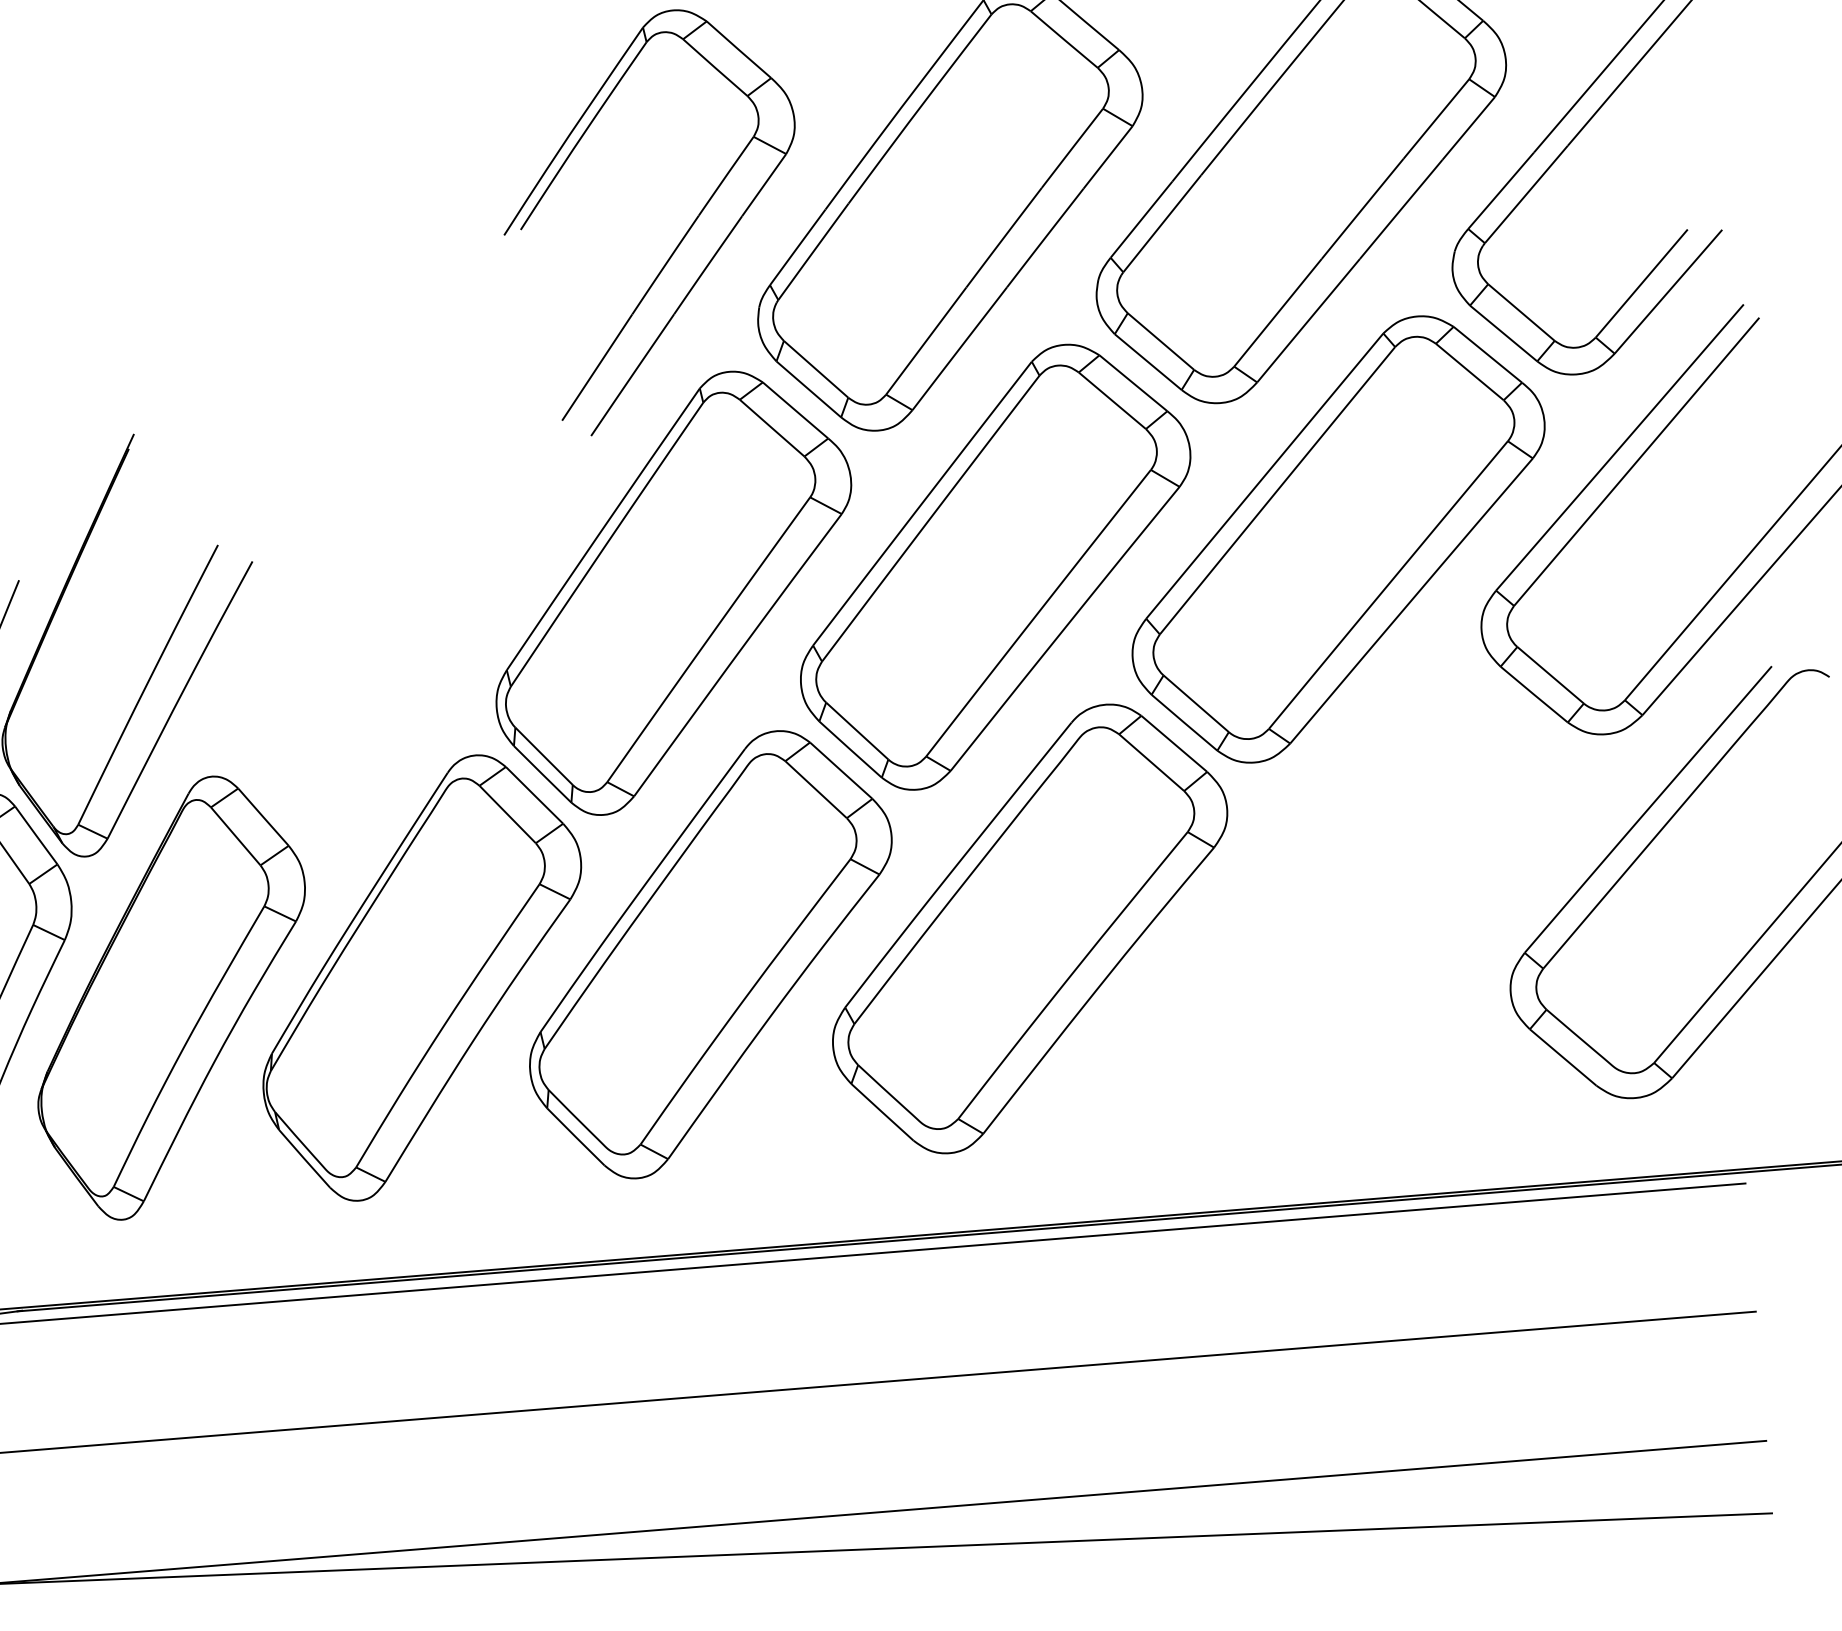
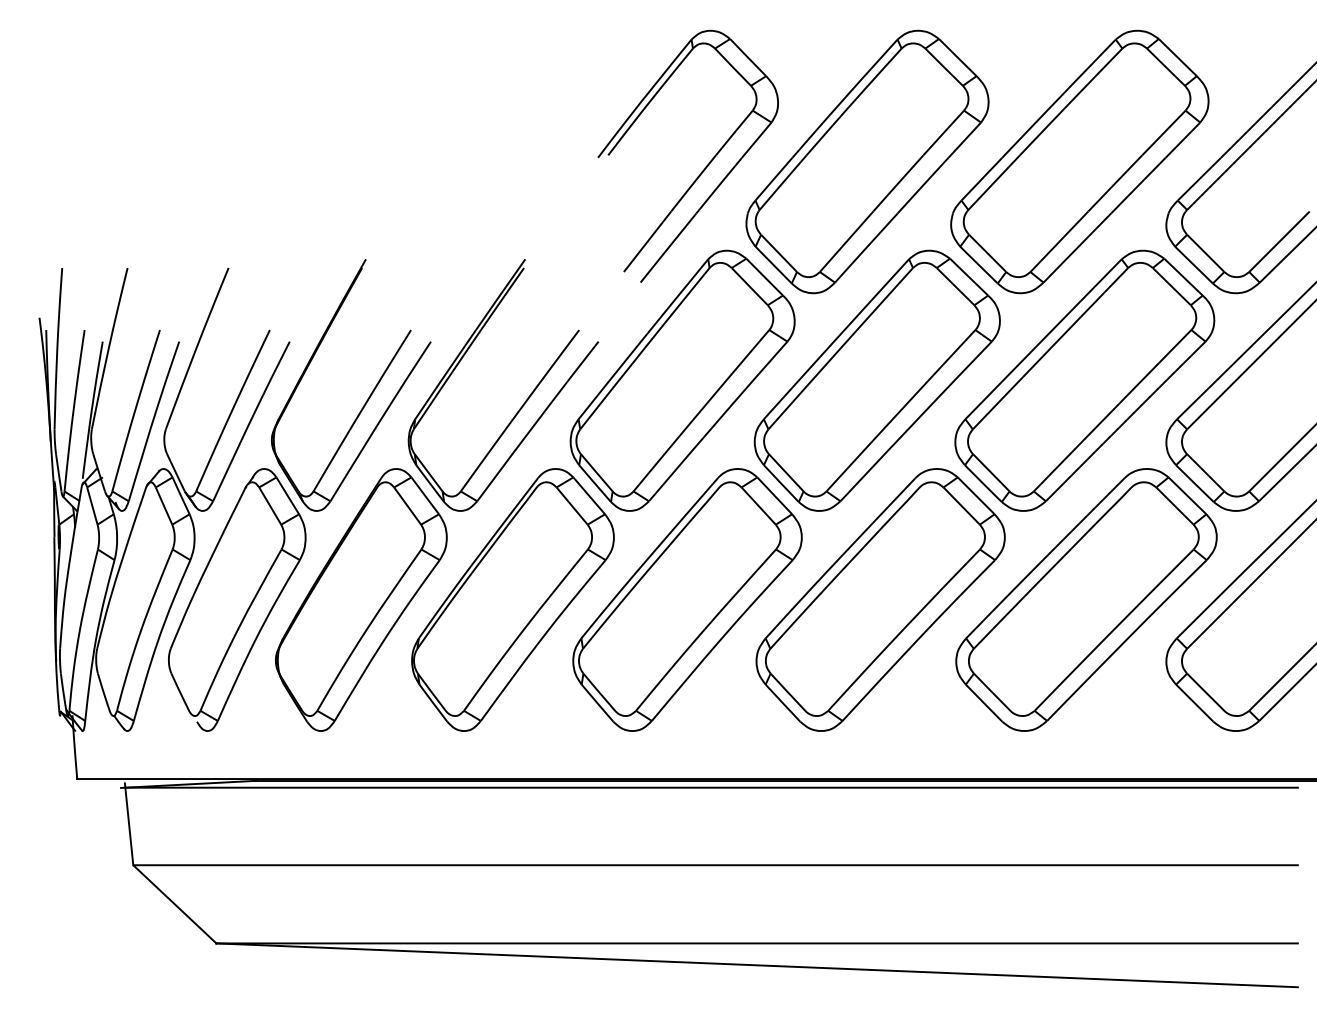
part: (416, 646) -> (525, 400), added
part: (1370, 900) -> (1086, 599), added

